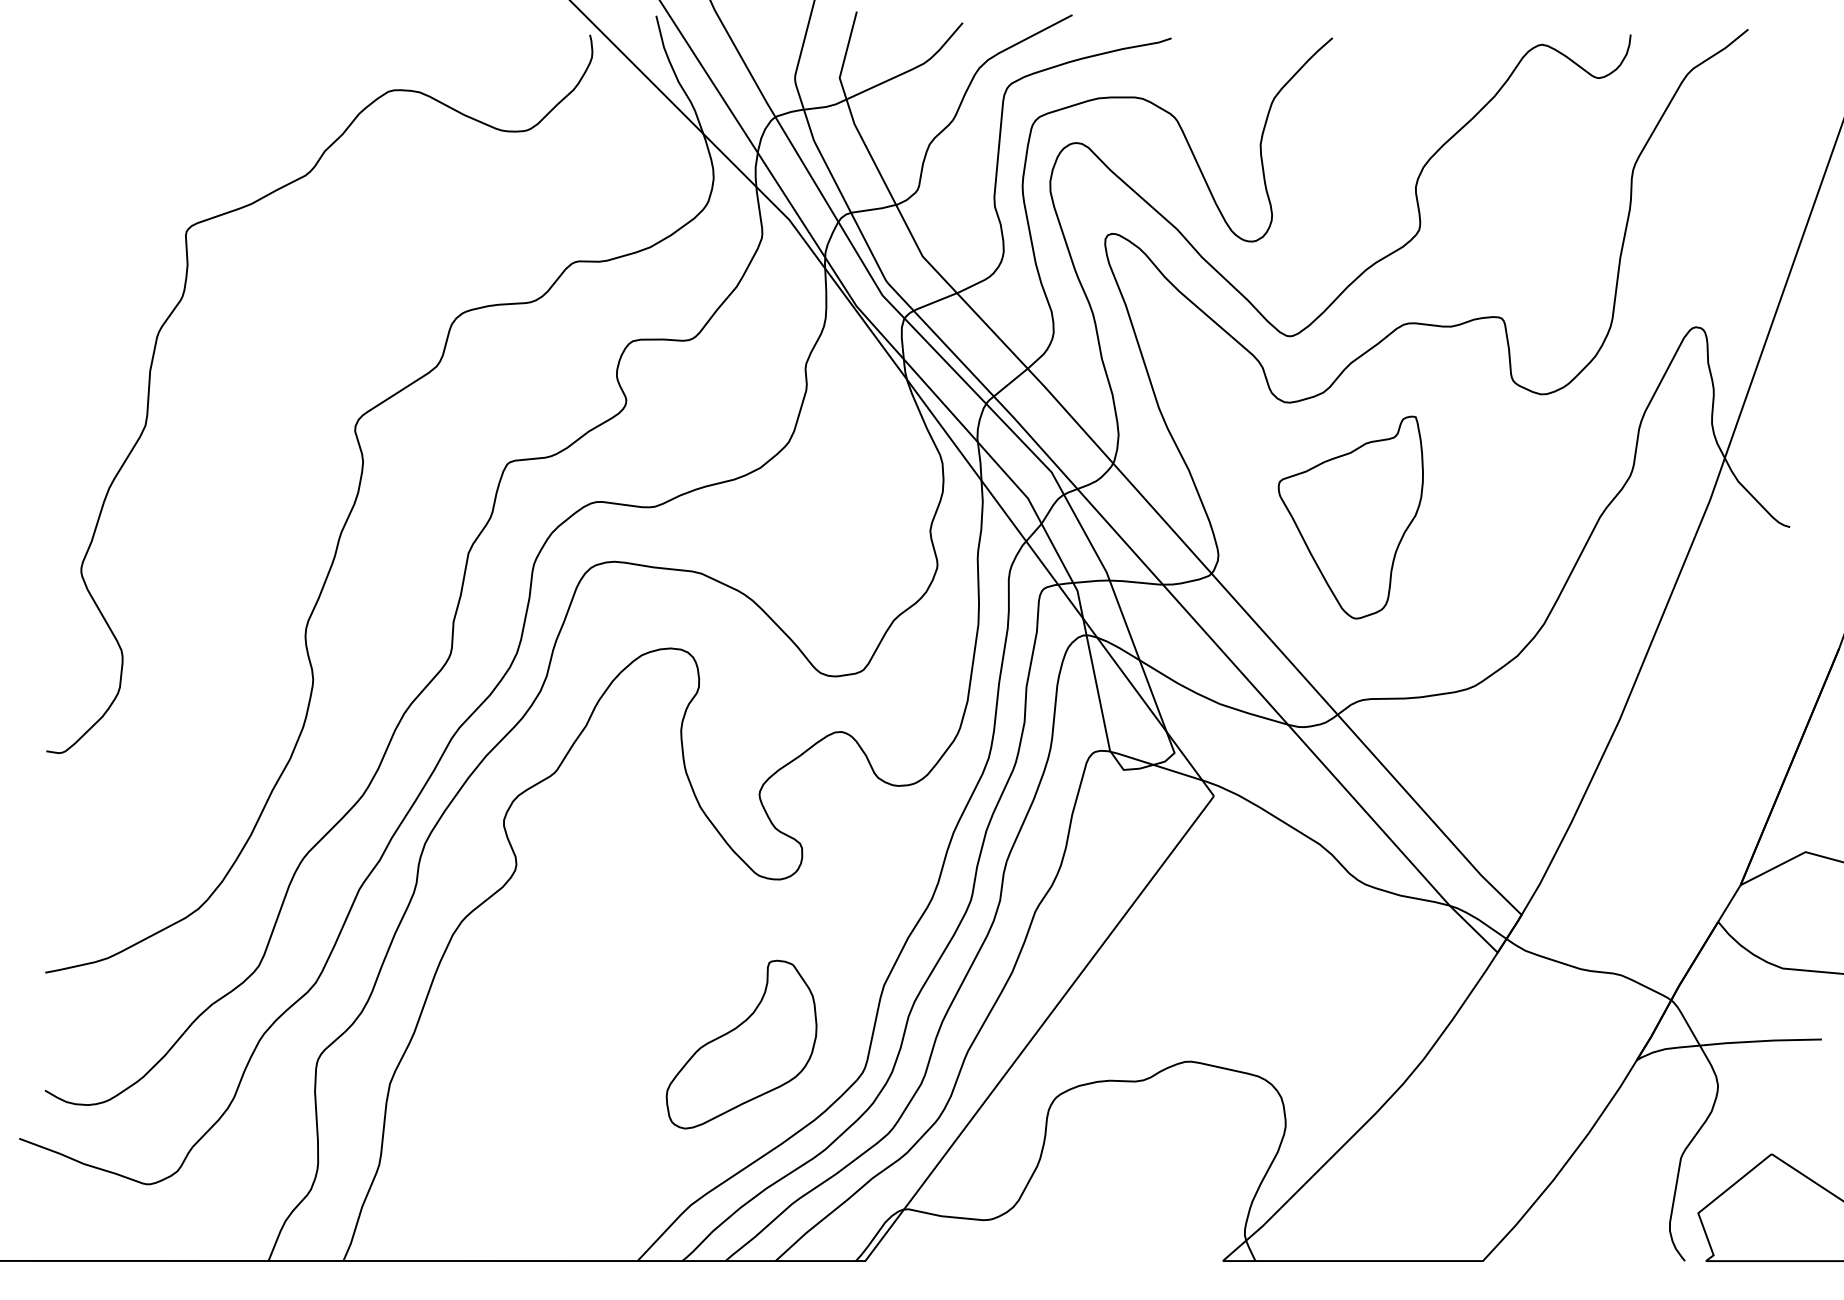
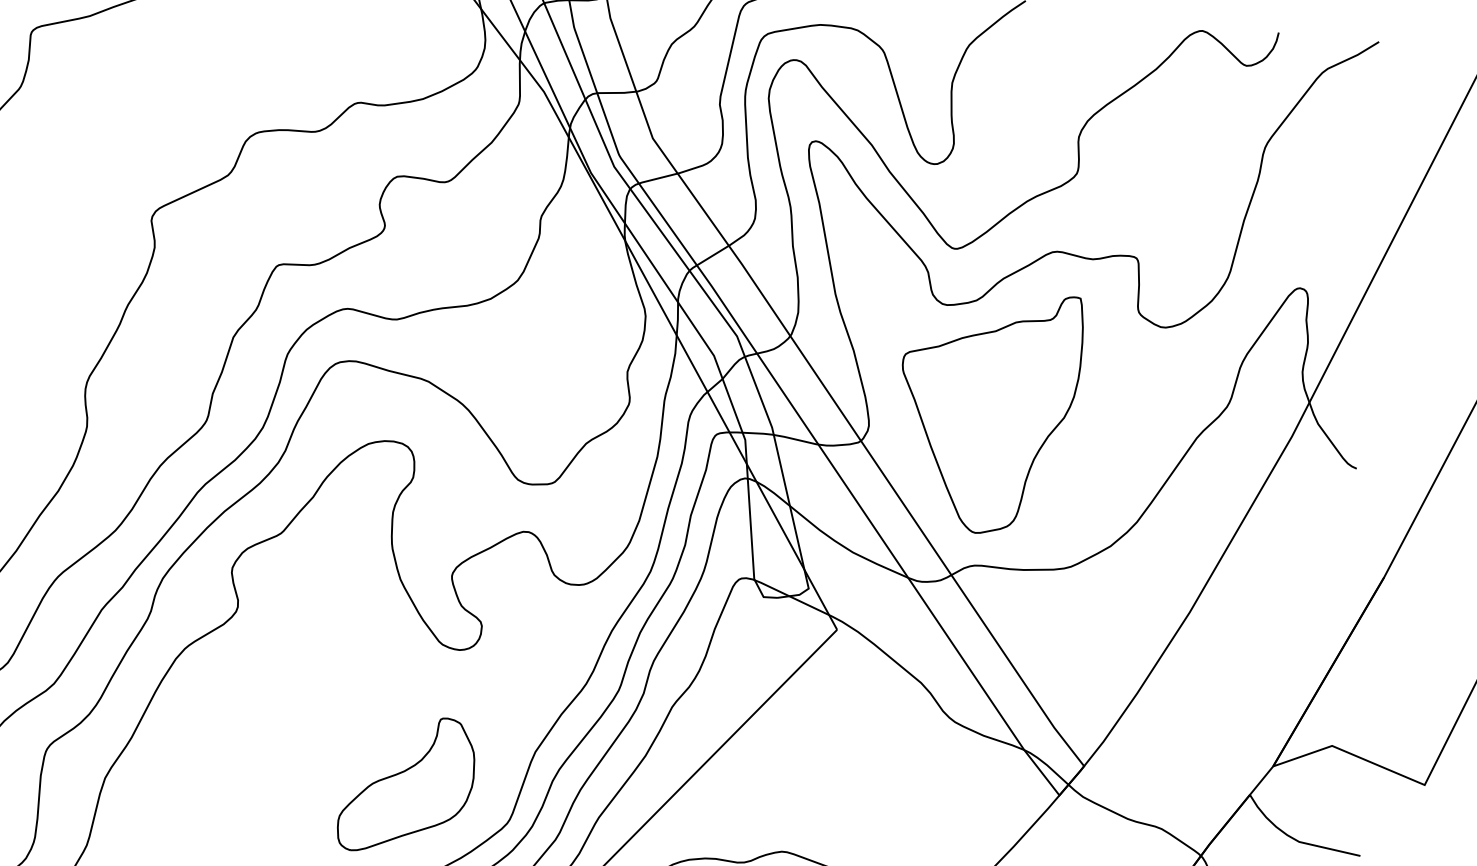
part: (1350, 517) -> (985, 409), size x1.43

